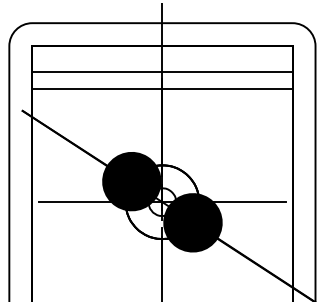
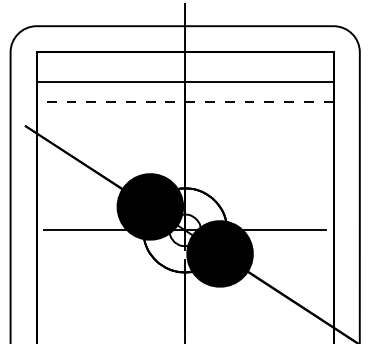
line: (161, 89) -> (184, 101), solid -> dashed

